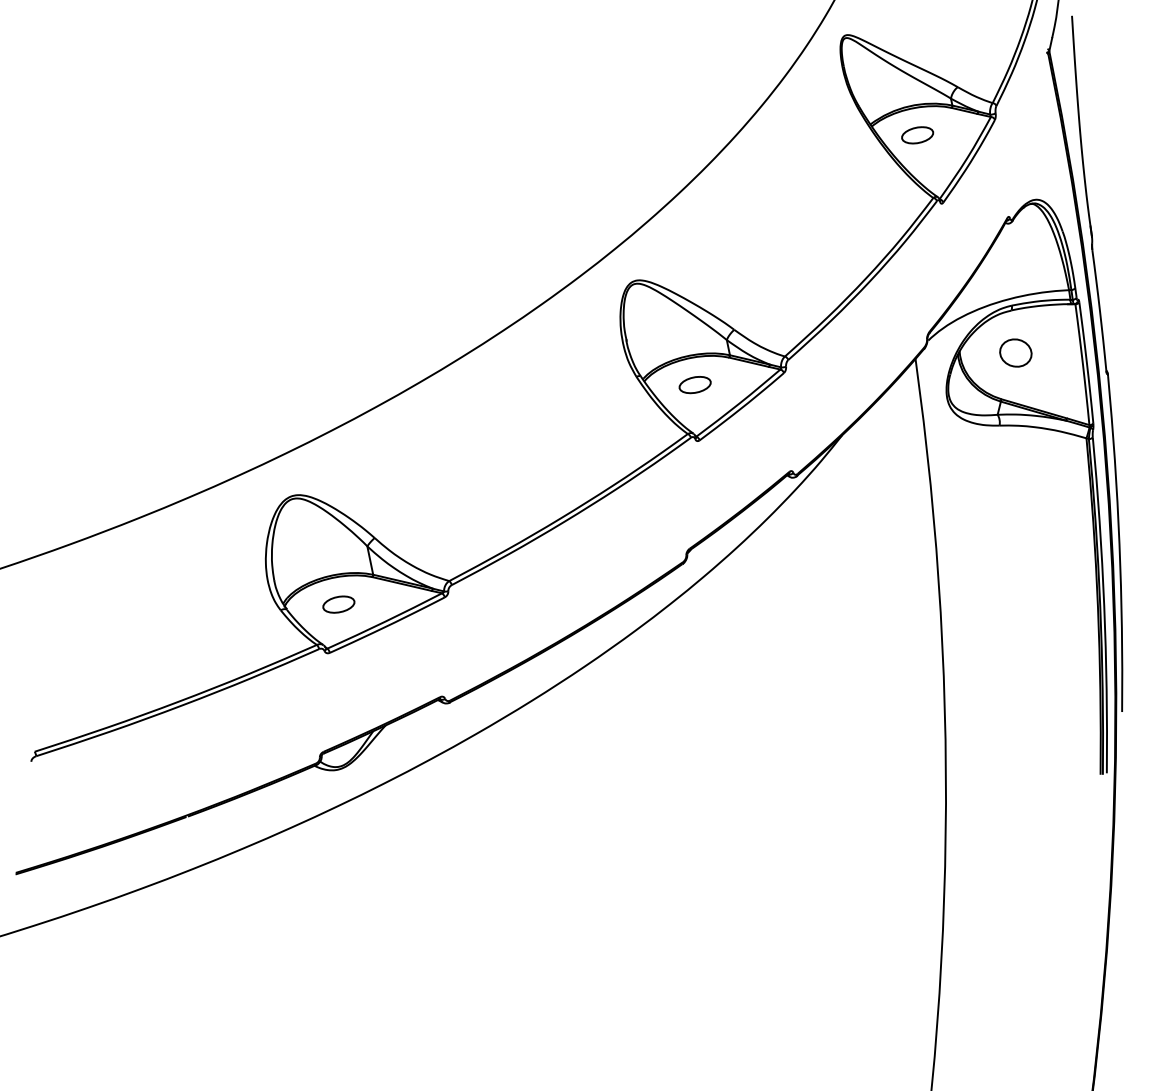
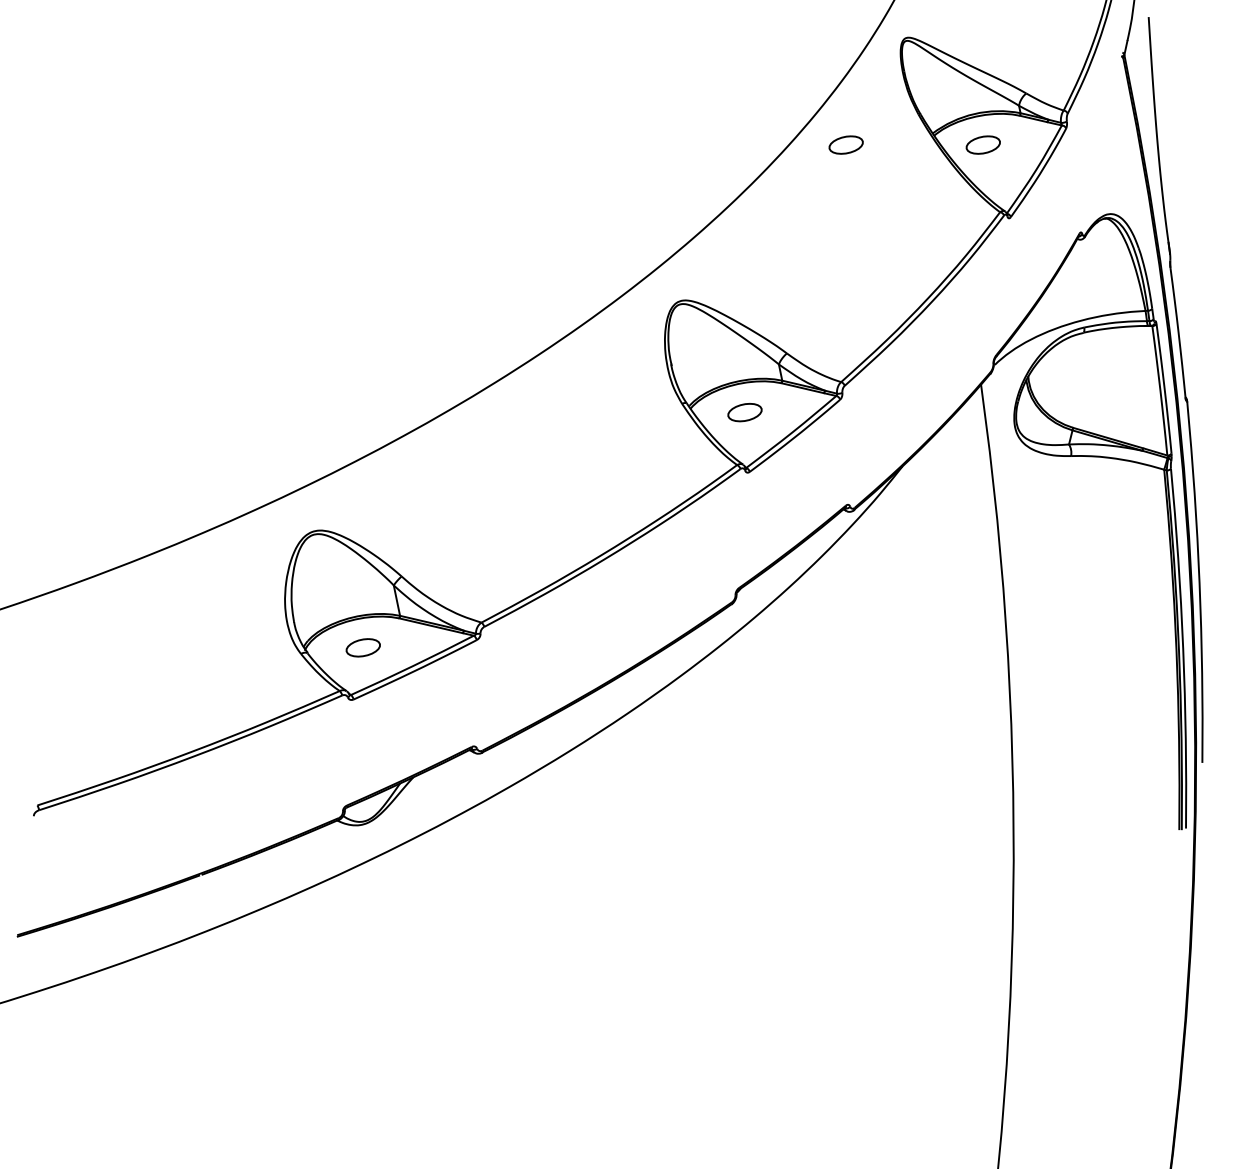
part: (789, 135) -> (846, 145), added
part: (1015, 352) -> (1088, 377), removed

